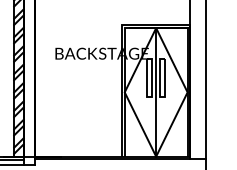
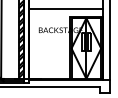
line: (111, 9) -> (65, 9), added

